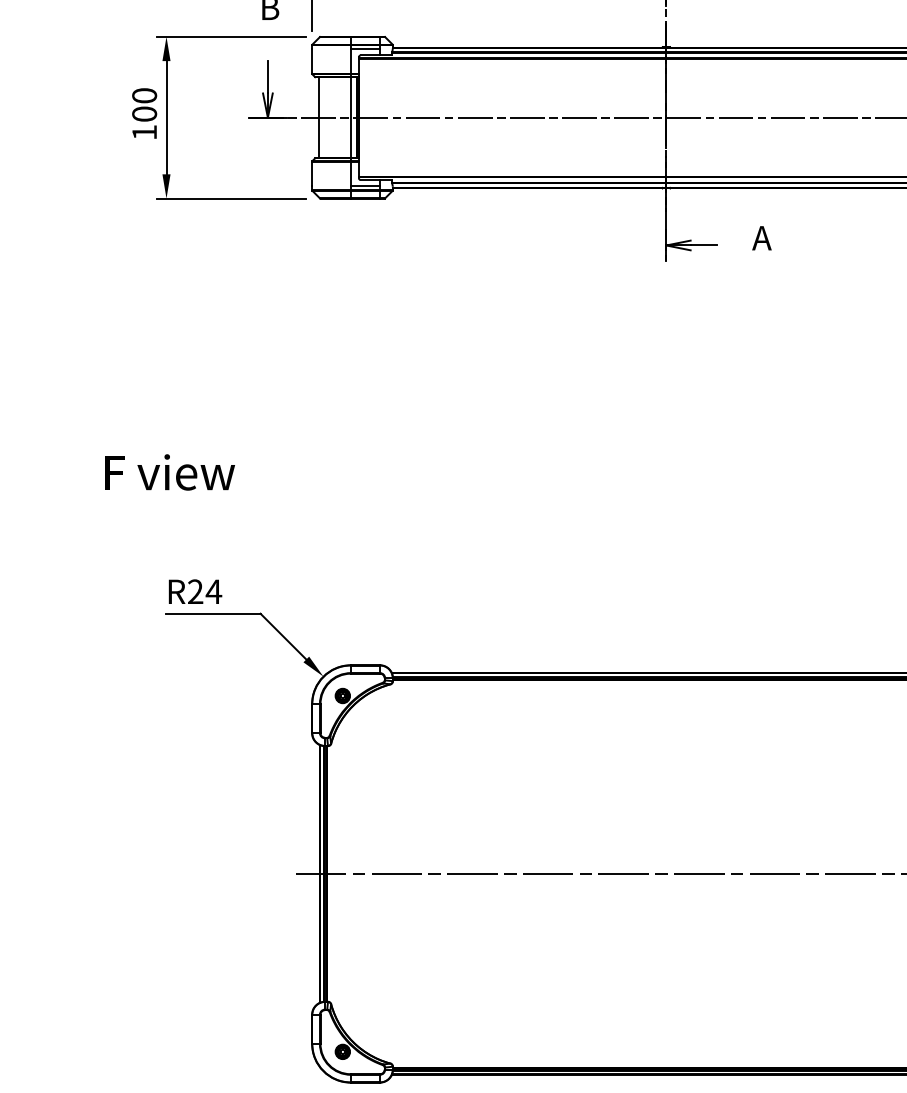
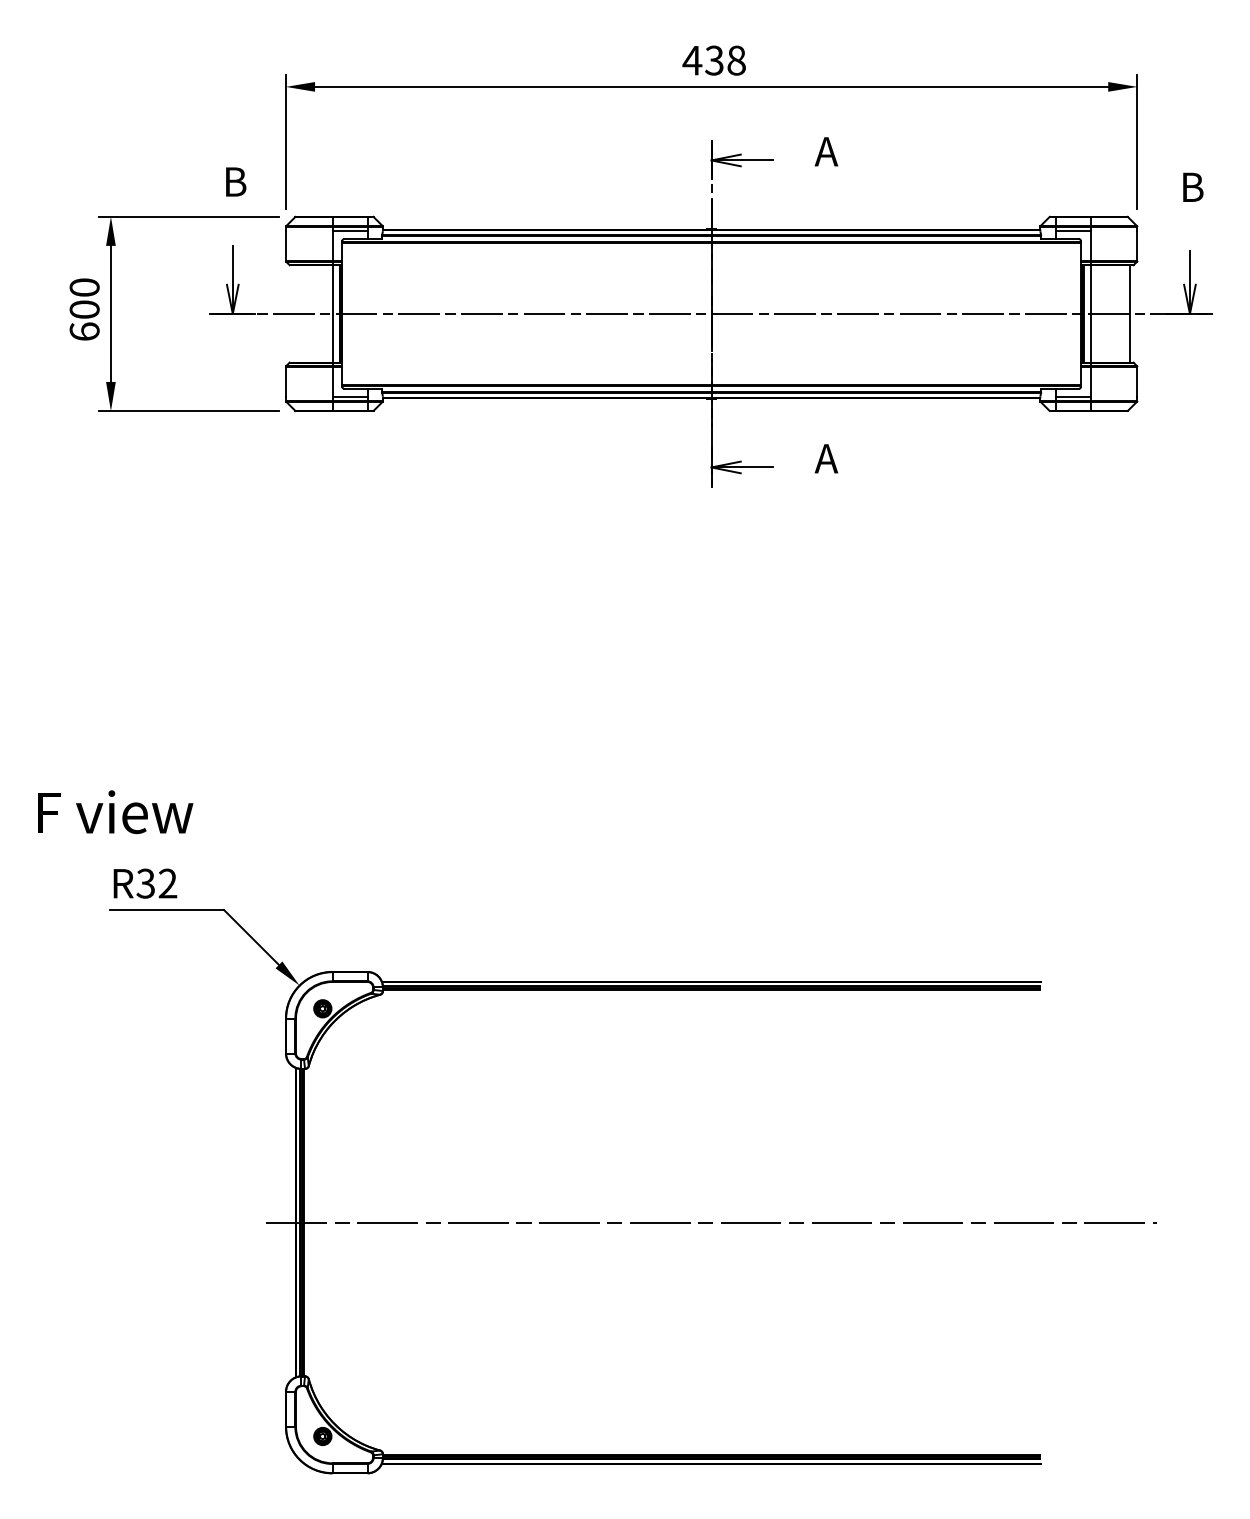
line: (318, 117) -> (293, 313), removed
text: (144, 132) -> (84, 331), 100 -> 600
text: (170, 472) -> (115, 812), moved
text: (204, 591) -> (156, 883), R24 -> R32

